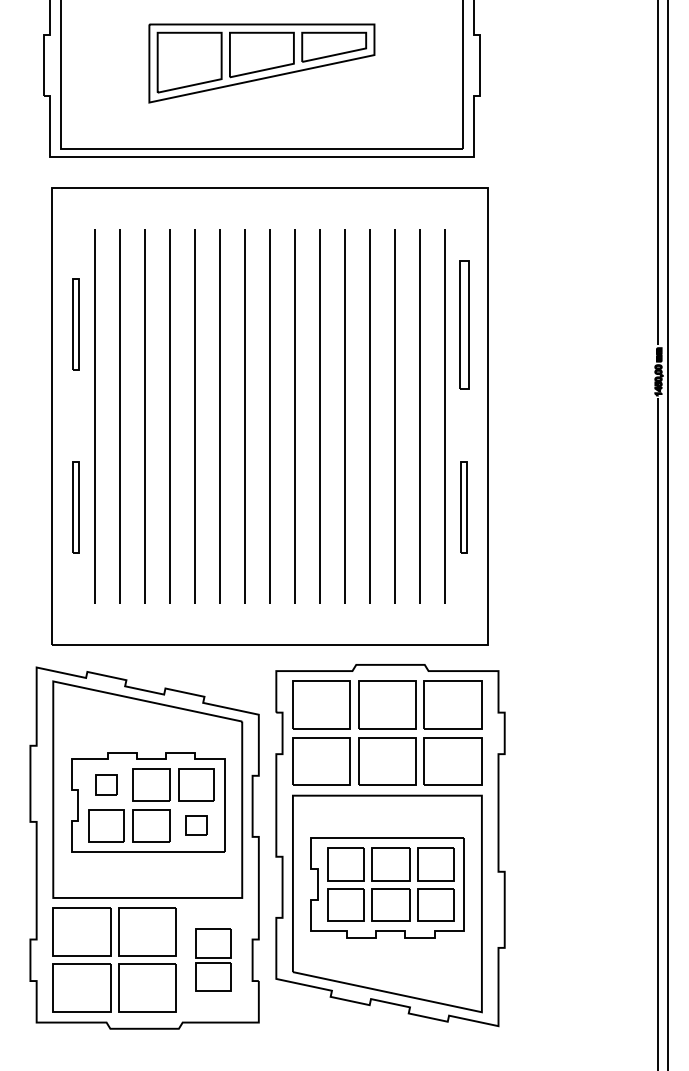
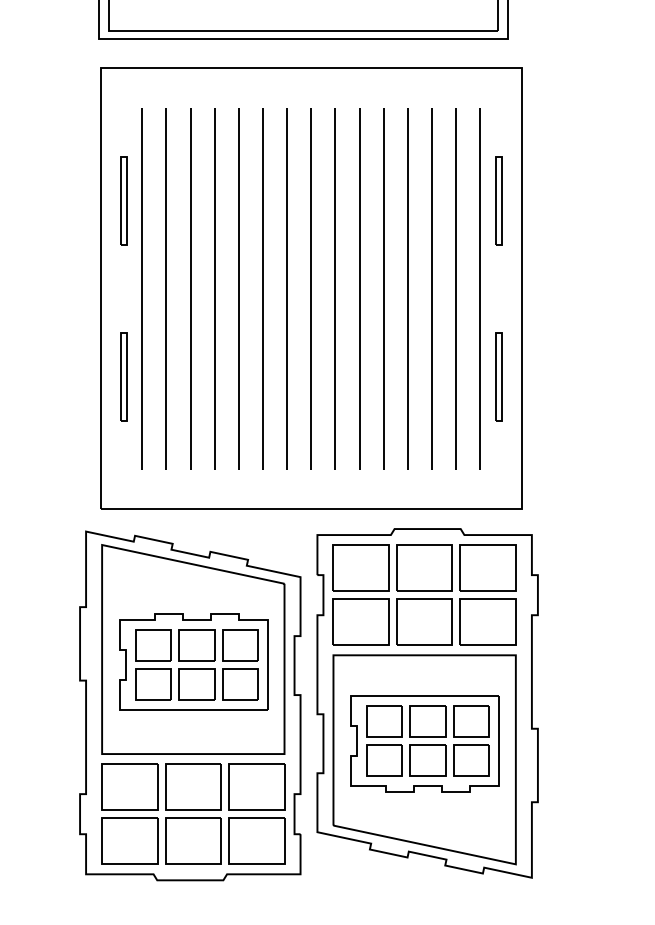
part: (463, 324) -> (498, 200), size x0.71
part: (106, 784) -> (153, 644), size x1.67
part: (196, 825) -> (240, 684), size x1.67
part: (213, 959) -> (256, 813), size x1.67

